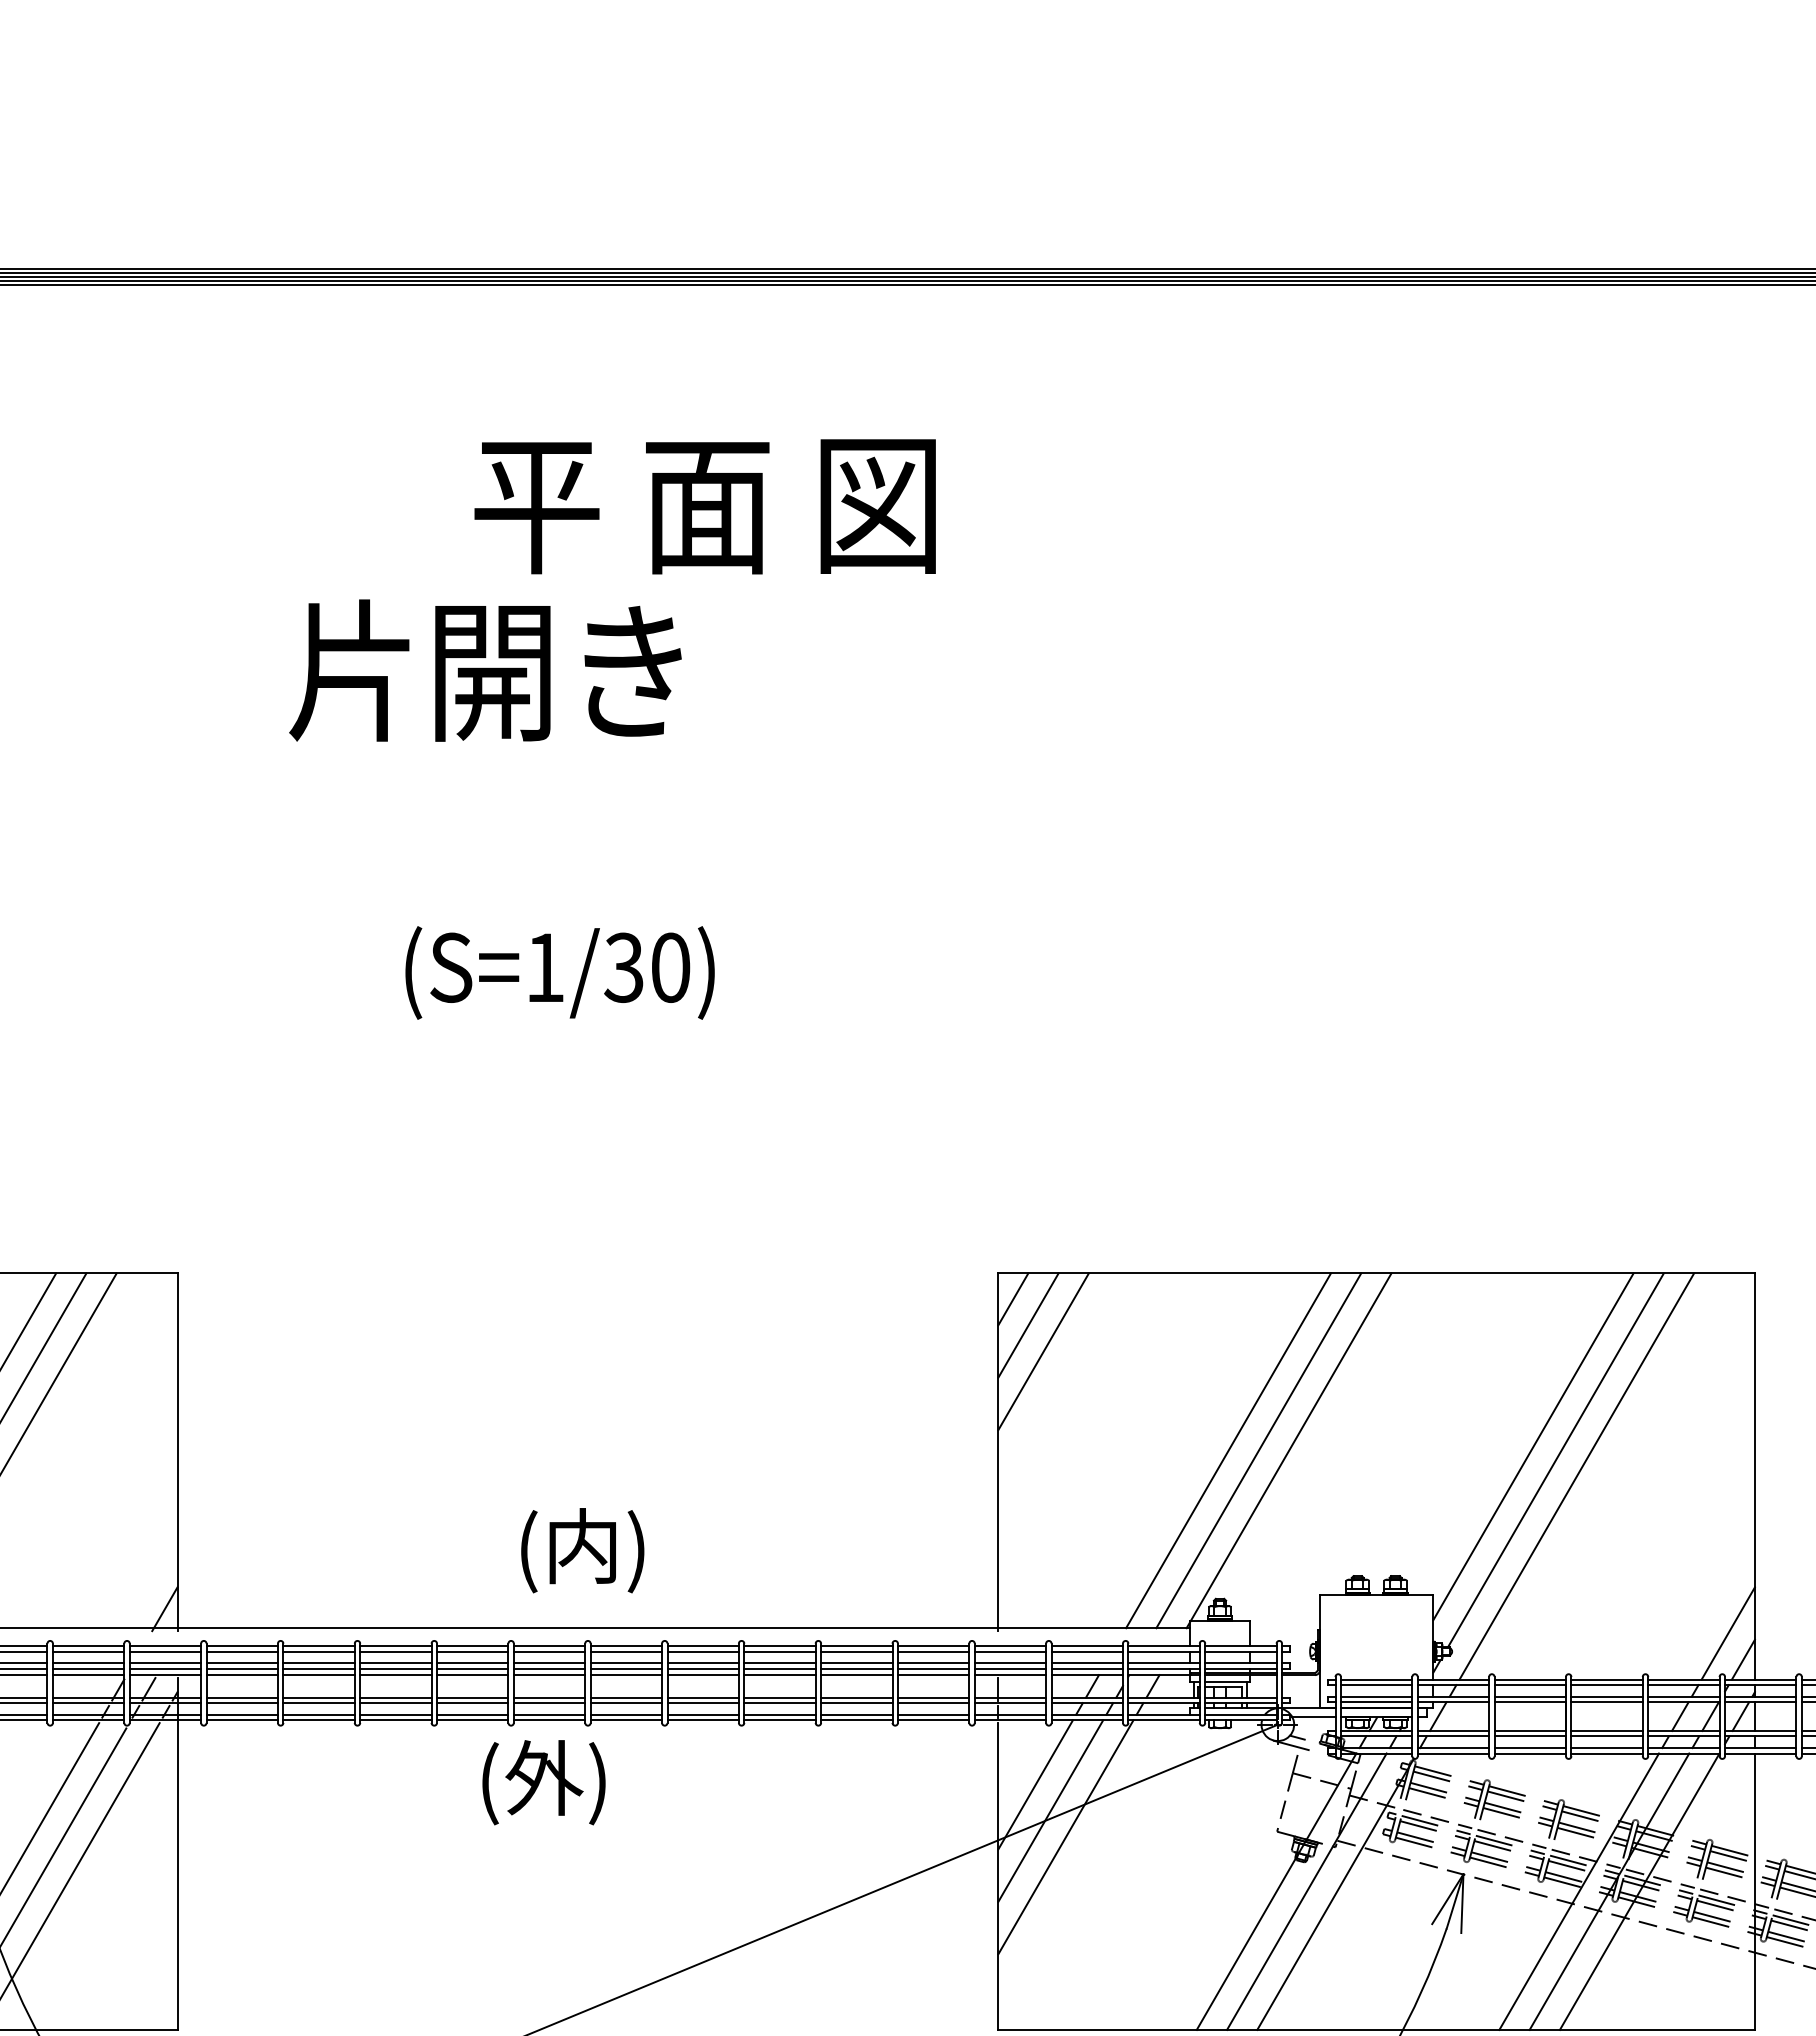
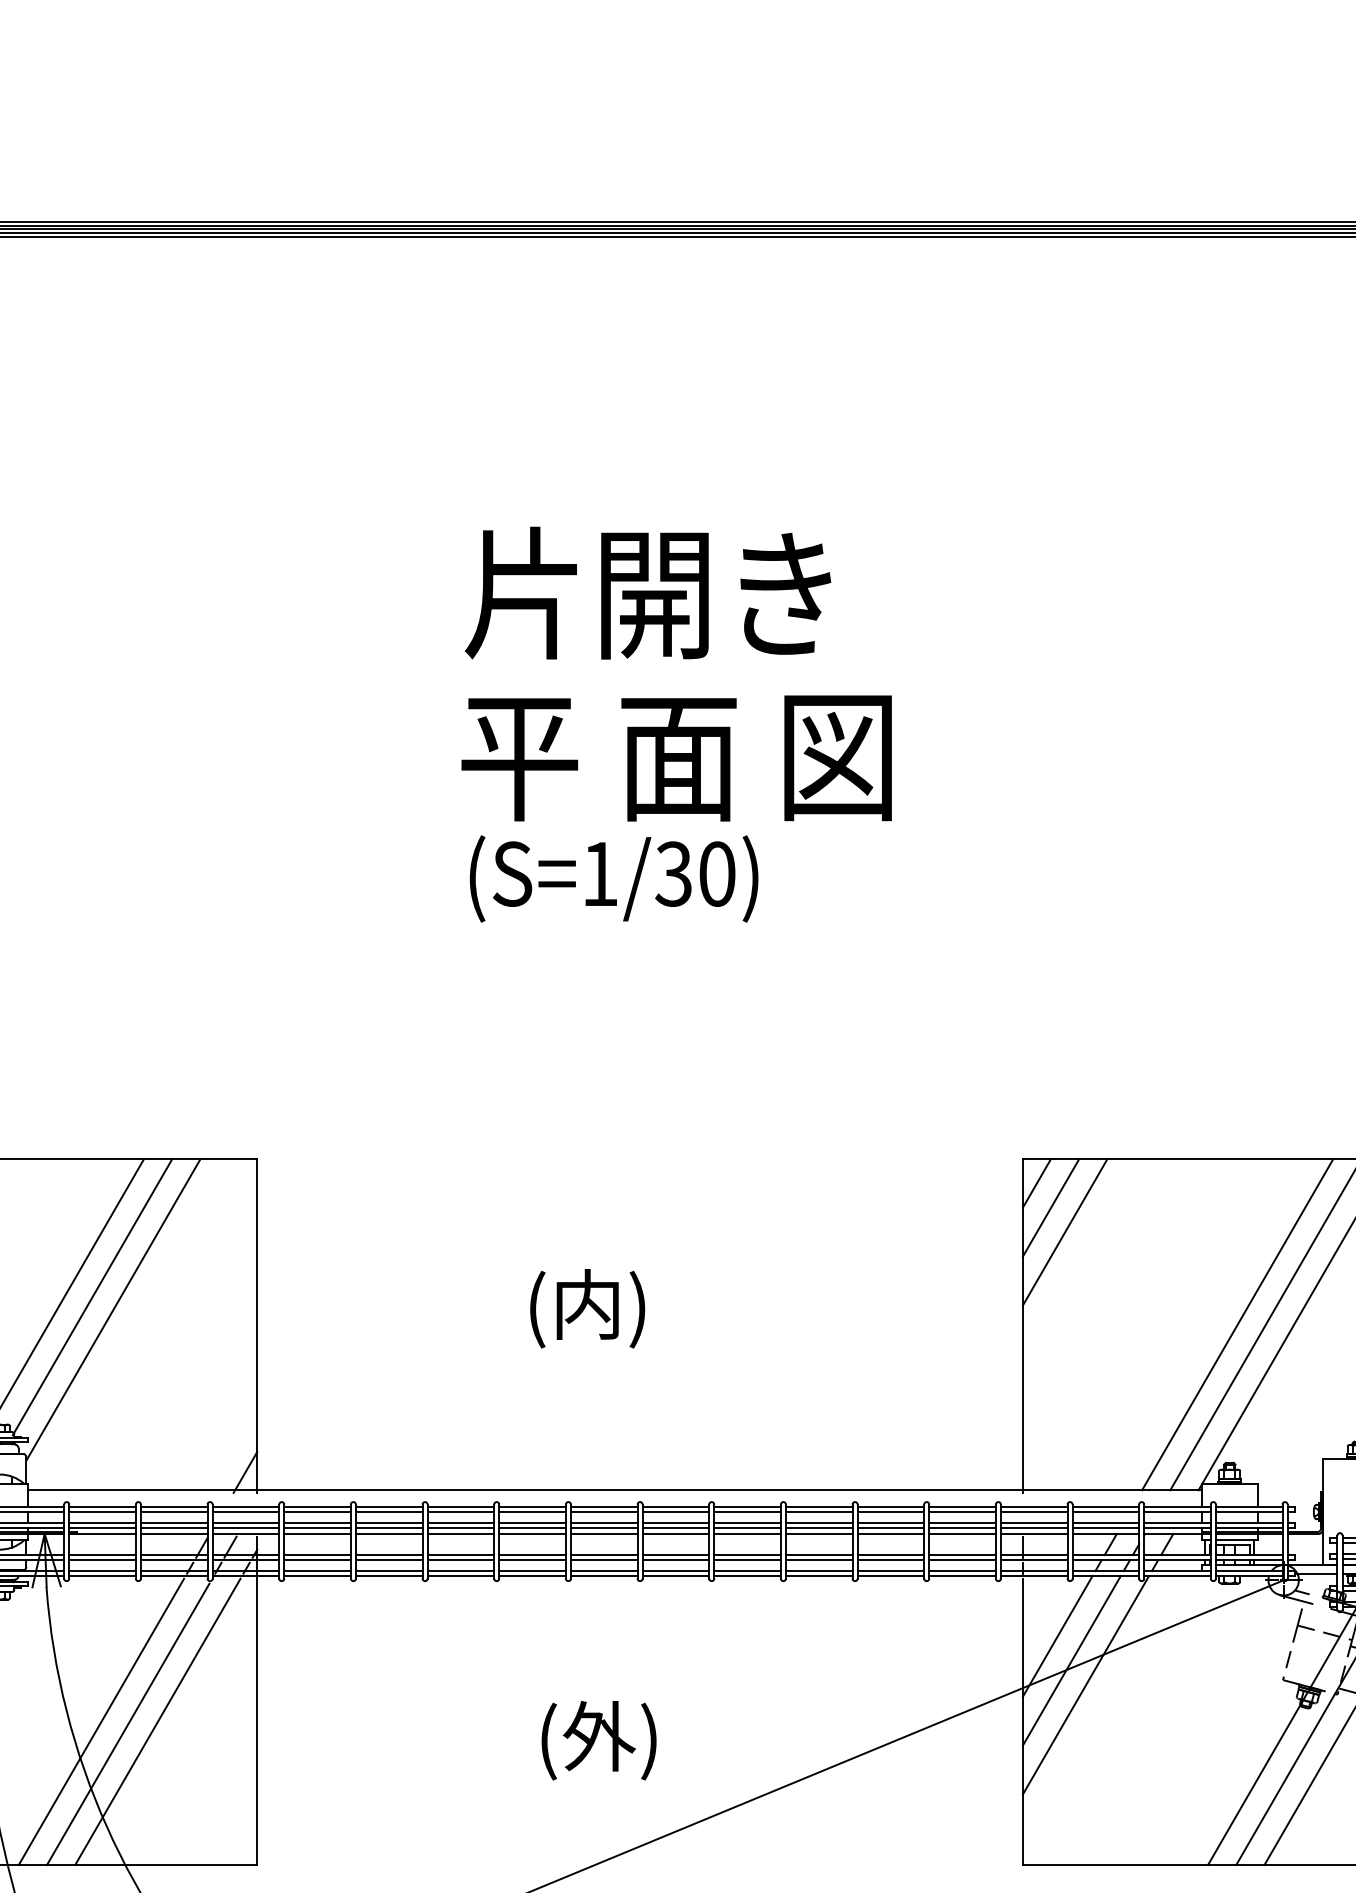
text: (704, 506) -> (676, 758), moved
text: (485, 670) -> (648, 593), moved
text: (582, 1550) -> (587, 1308), moved
text: (543, 1782) -> (598, 1740), moved

